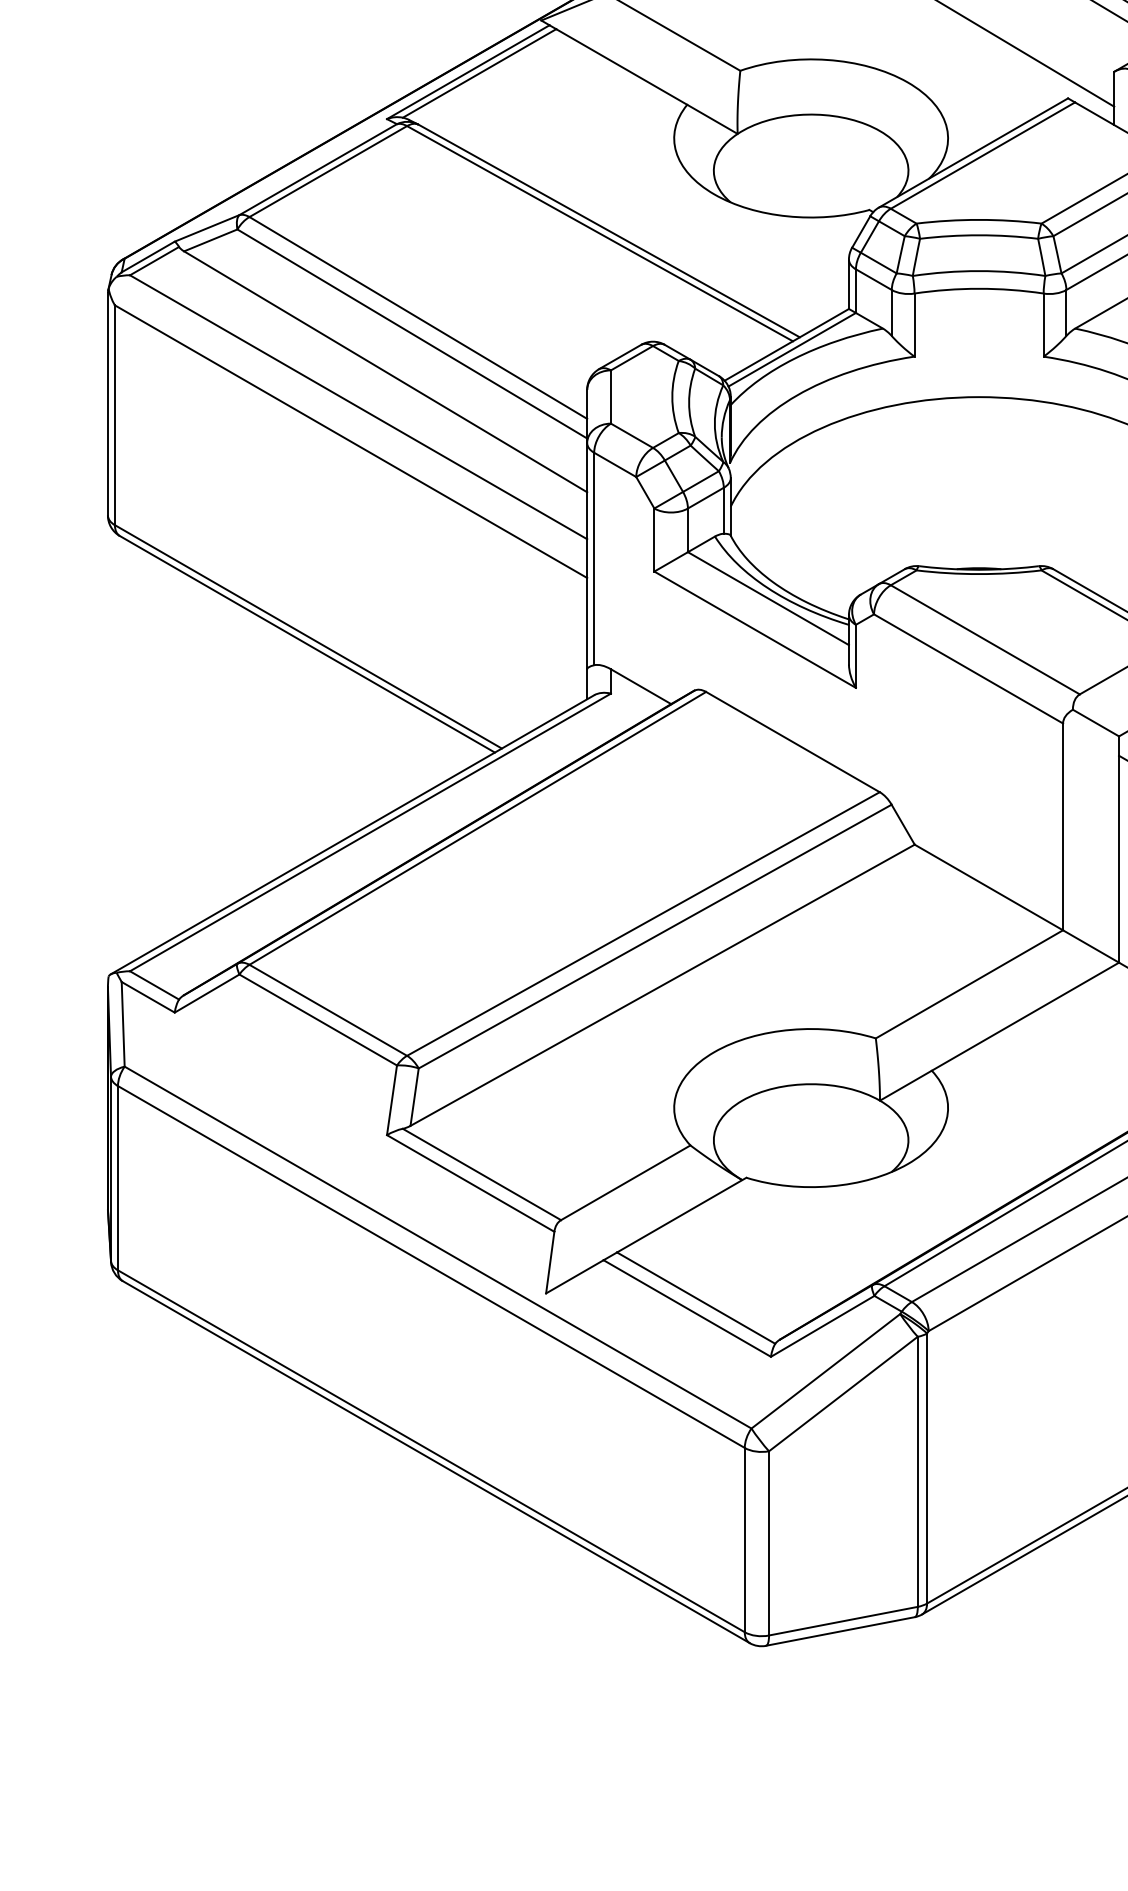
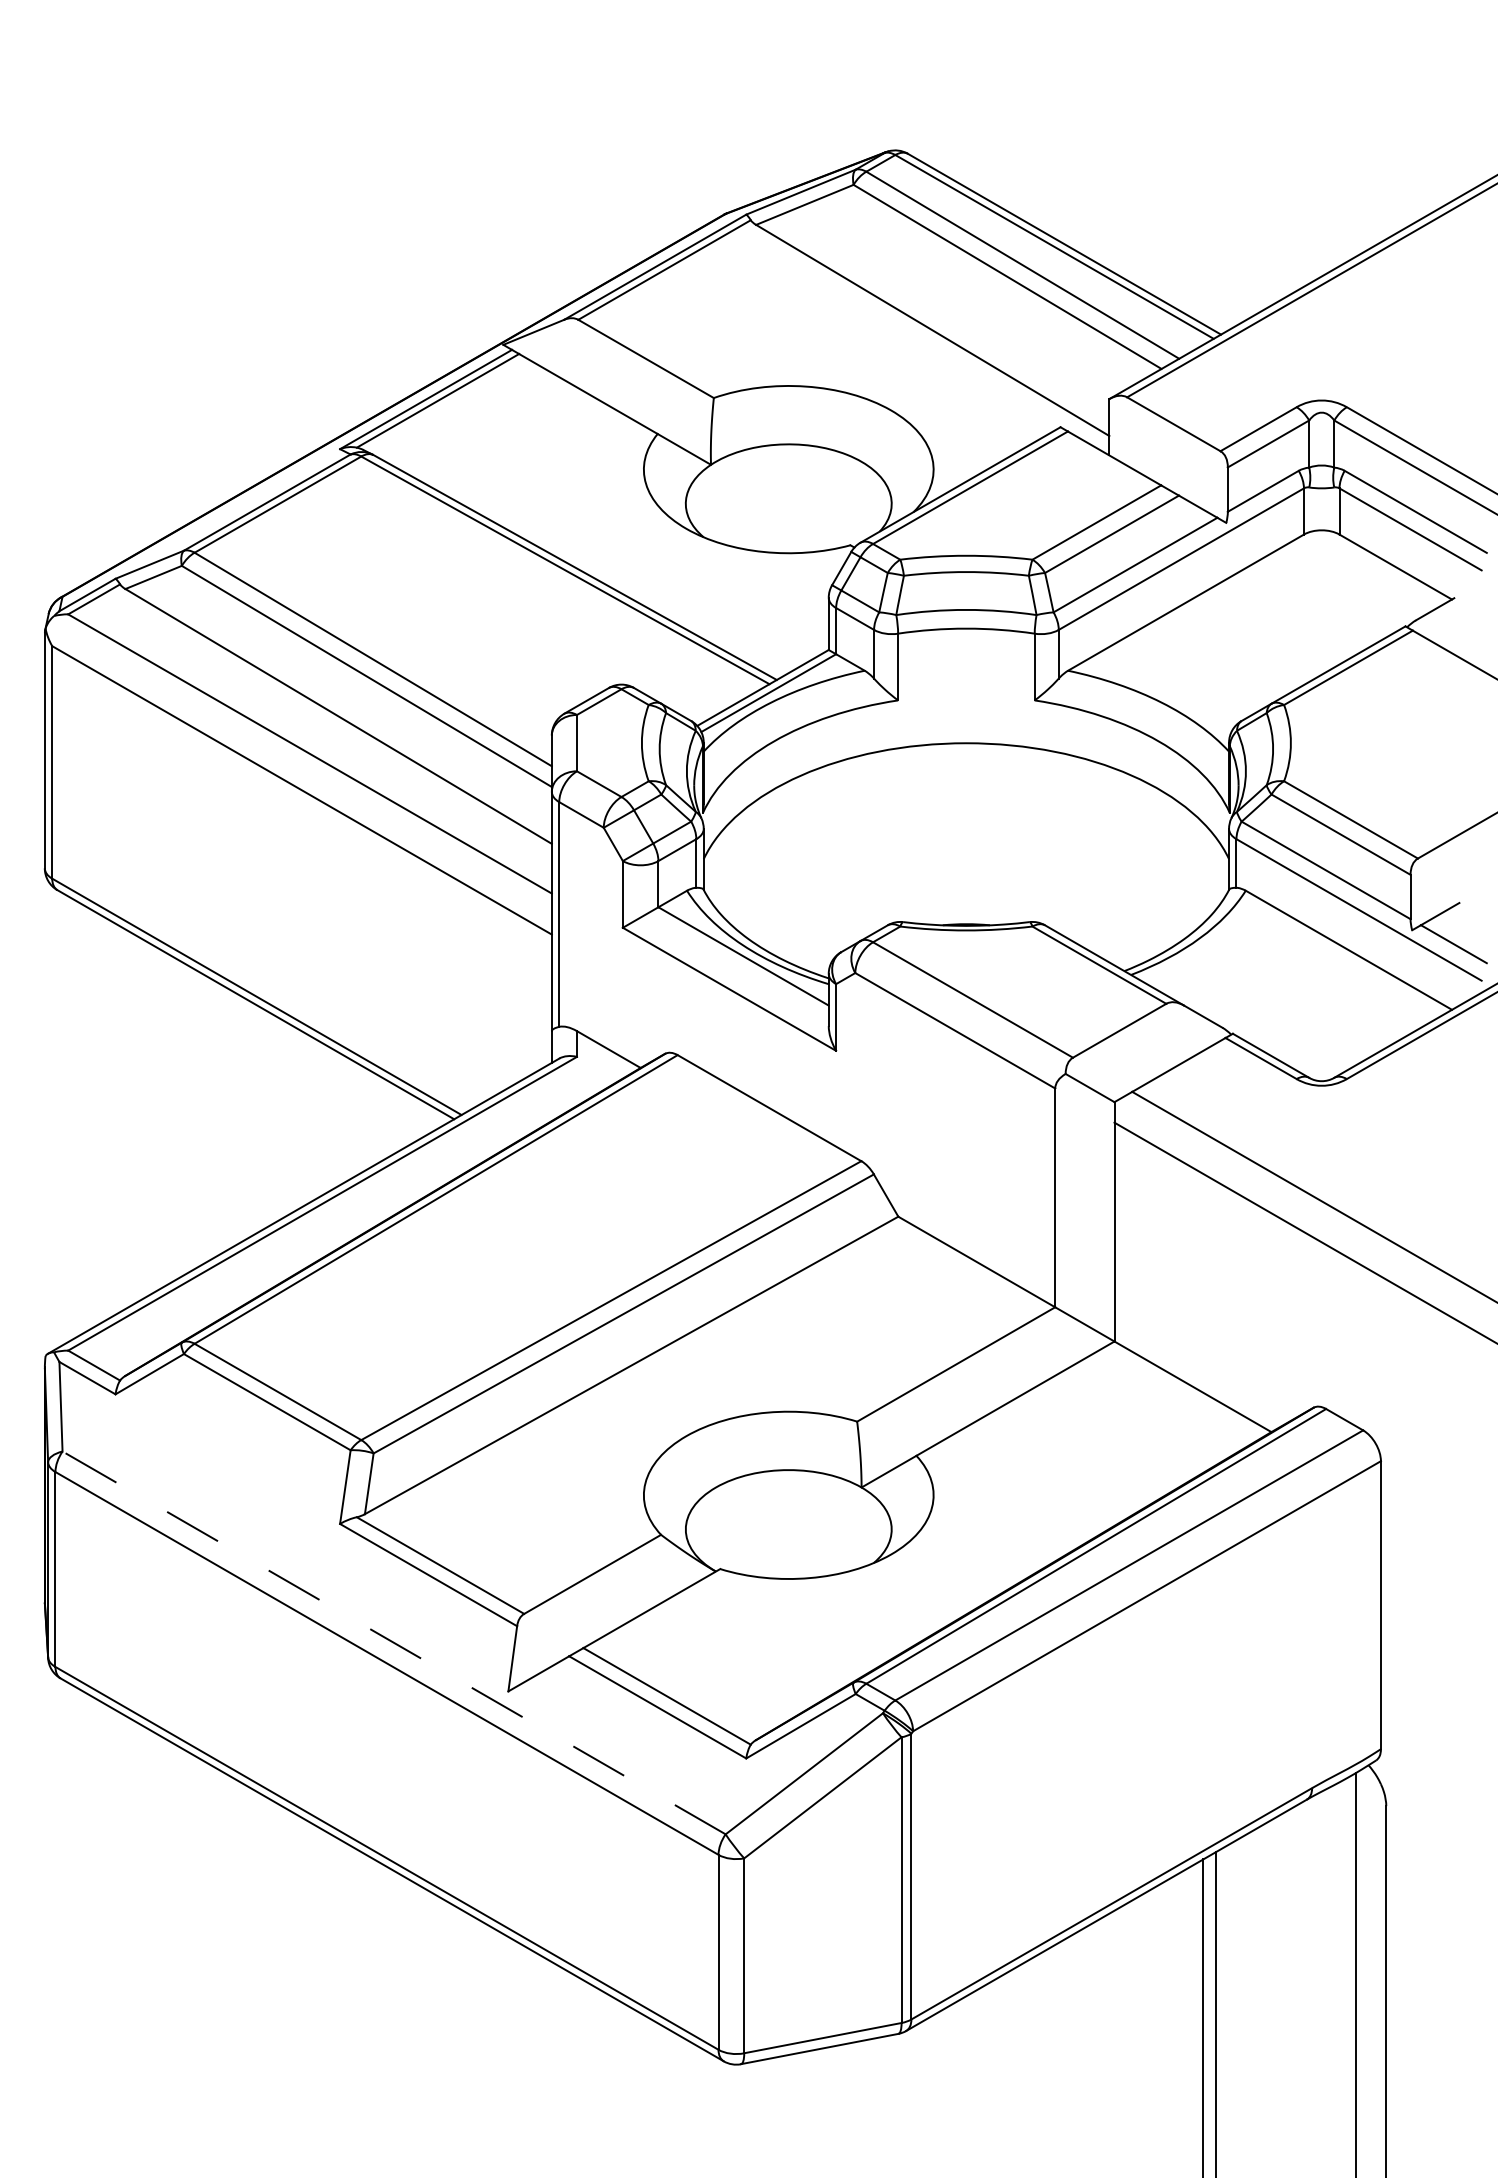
line: (438, 1247) -> (394, 1642), solid -> dashed

